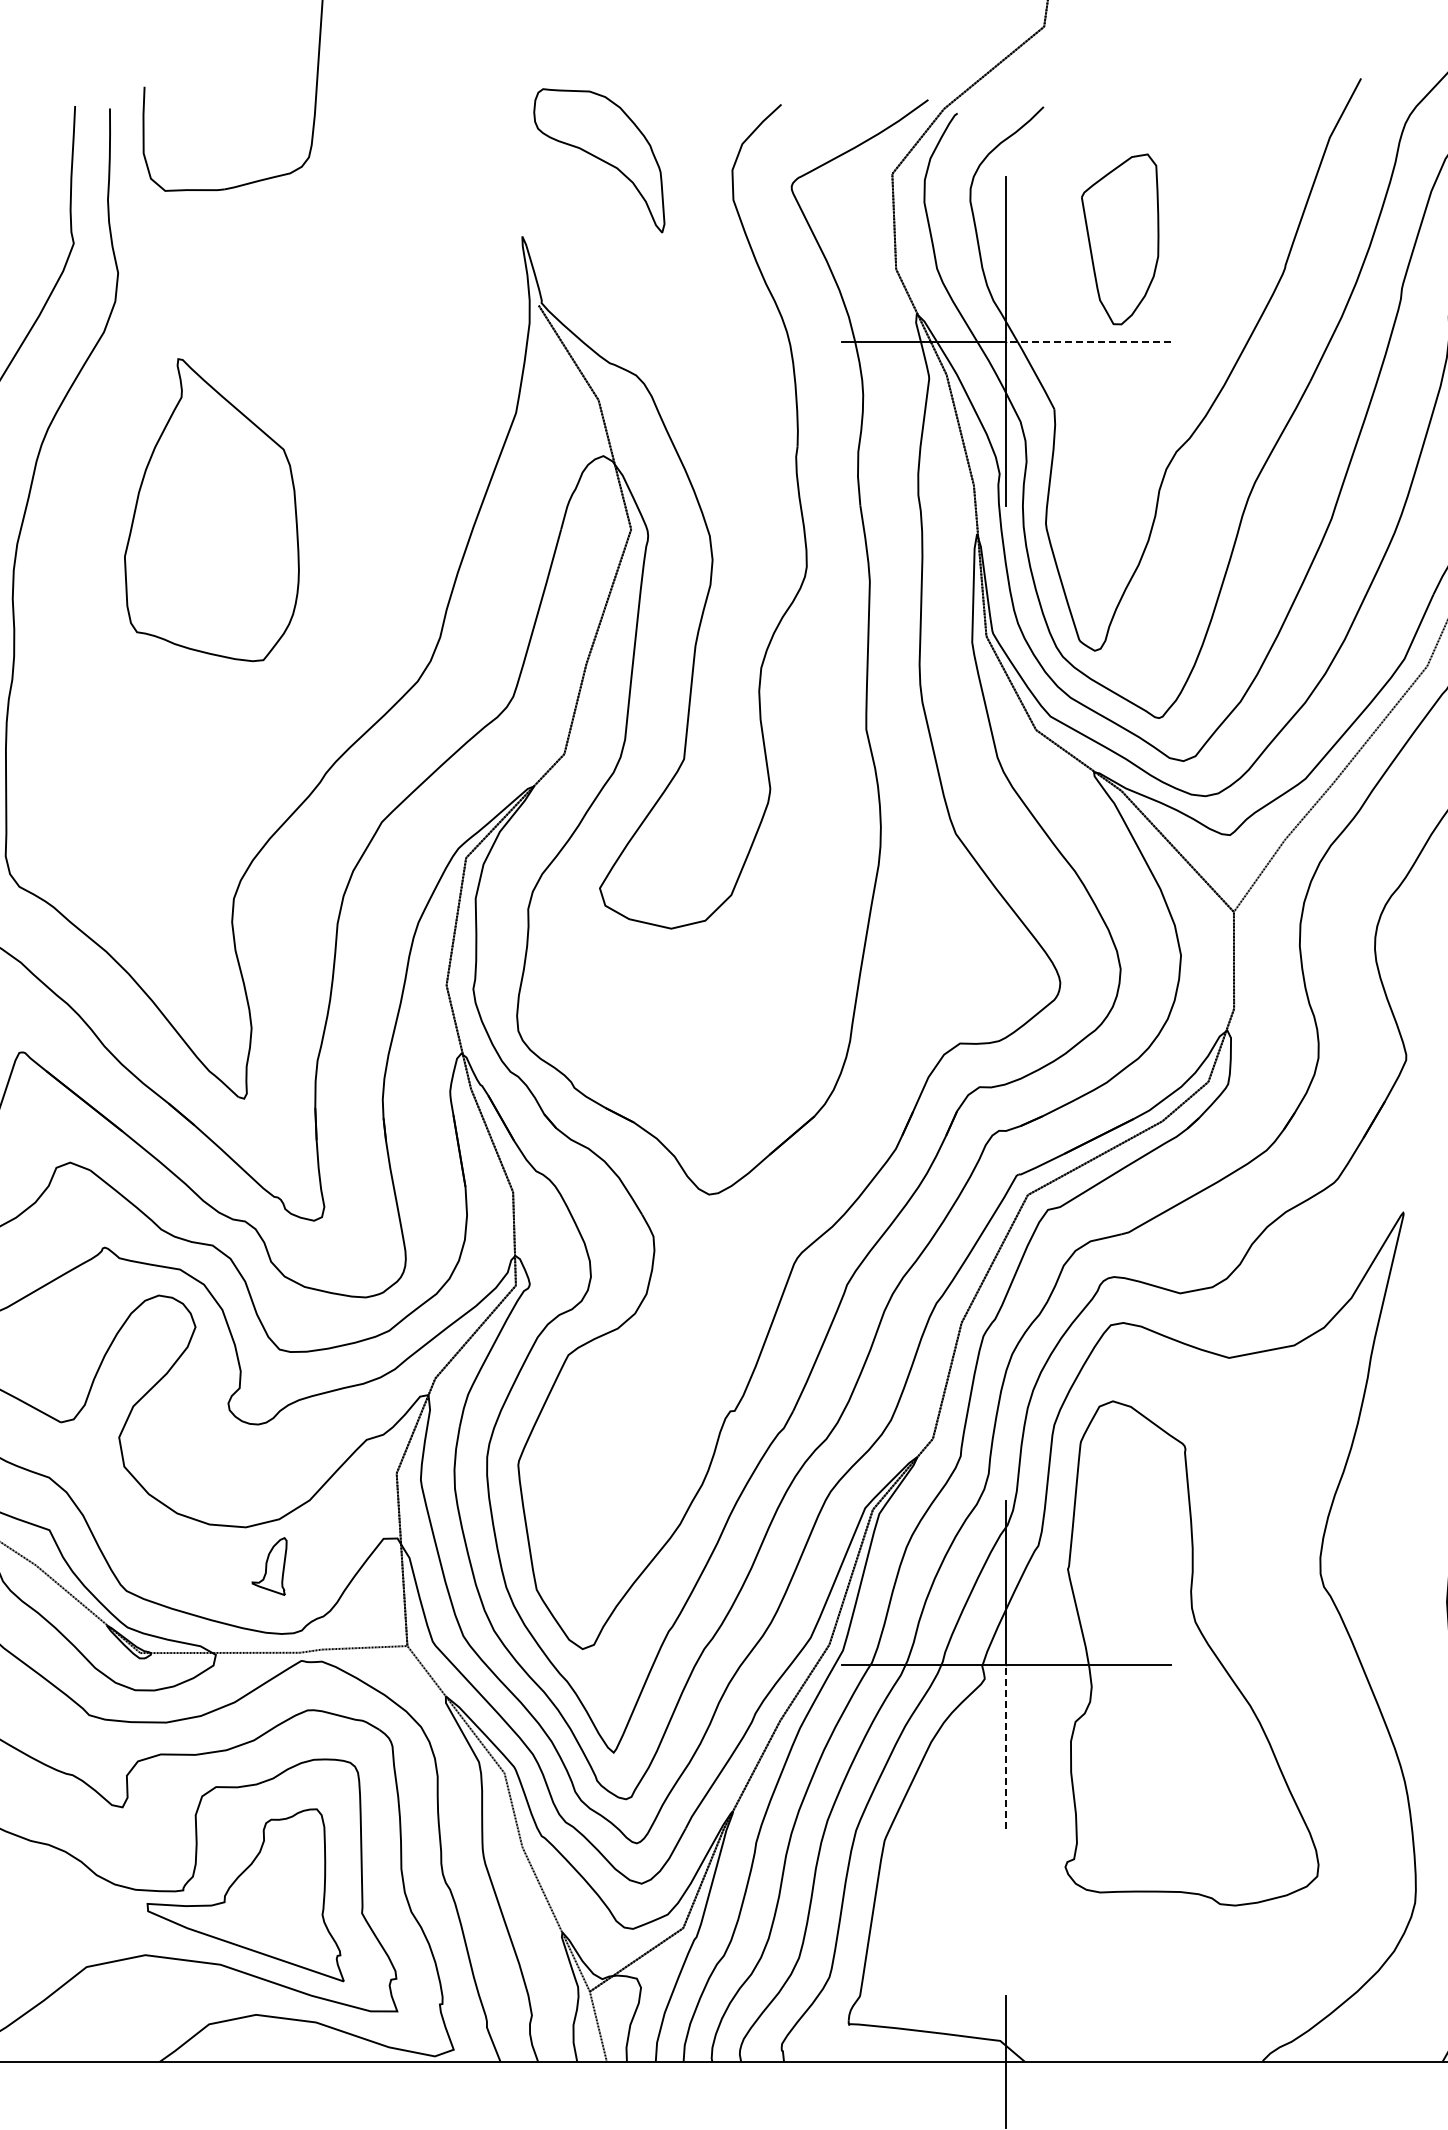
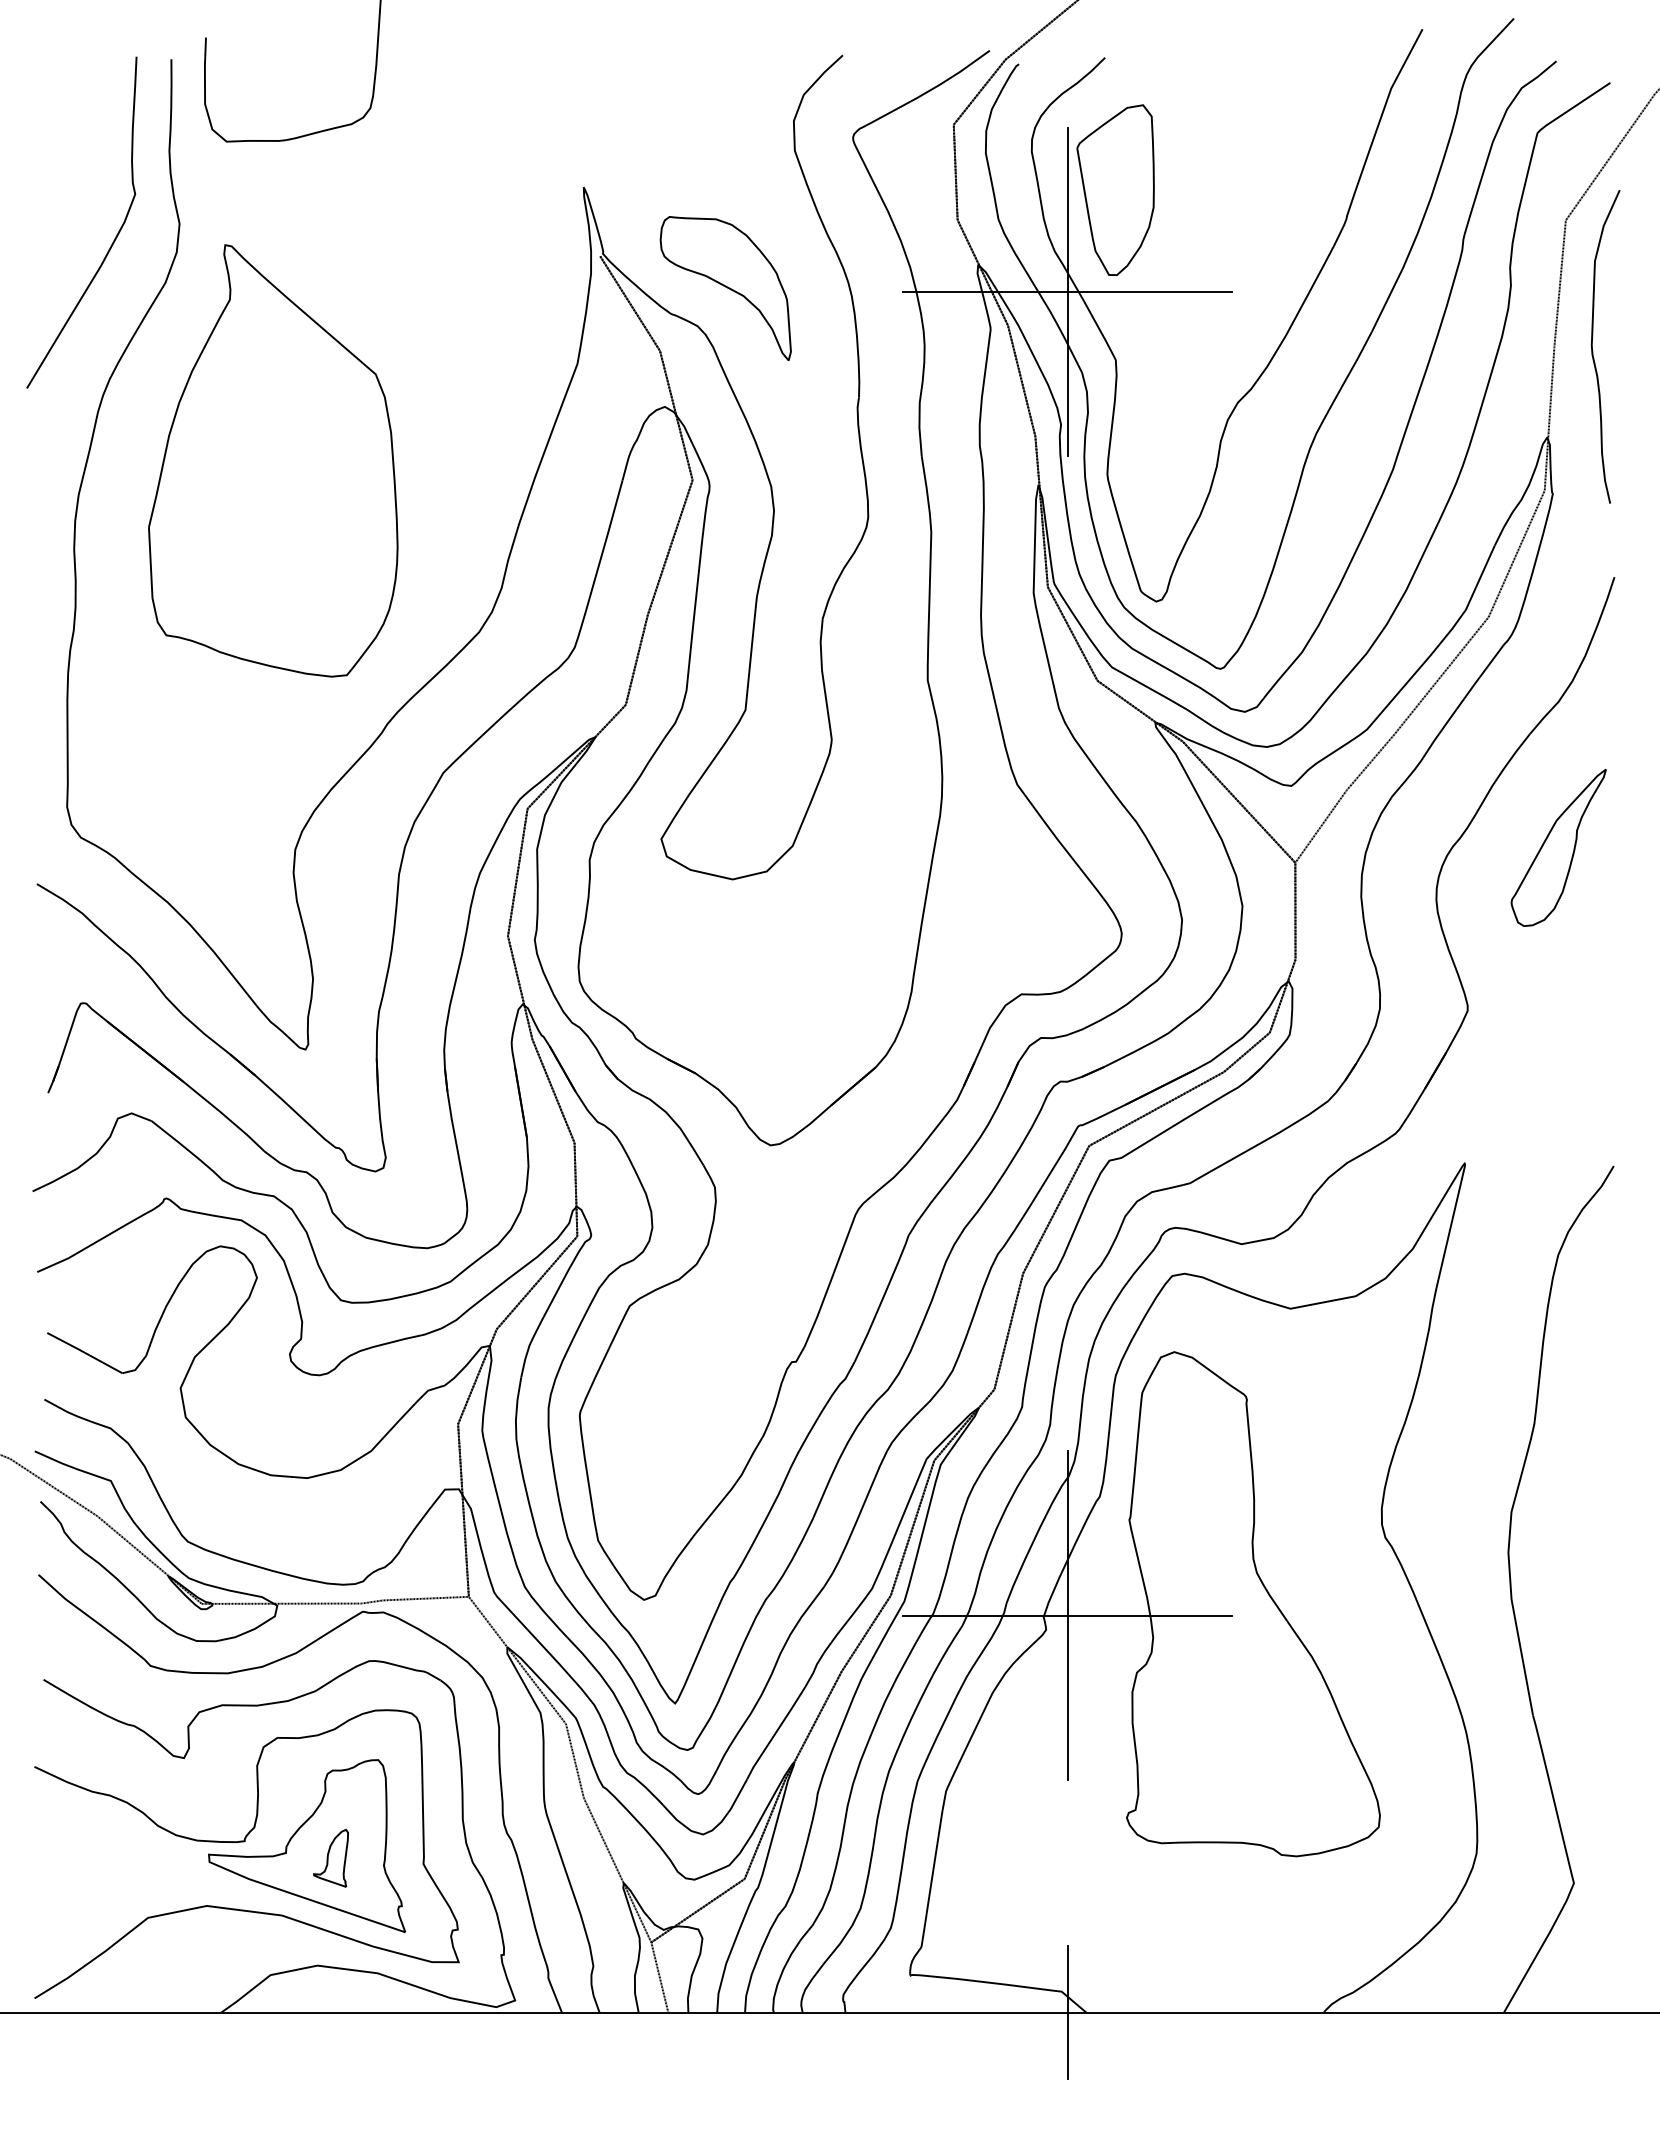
part: (599, 160) -> (725, 288), moved
part: (1120, 238) -> (1115, 189), moved
line: (1088, 341) -> (1149, 292), dashed -> solid
part: (212, 509) -> (273, 460), size x1.43
part: (269, 1565) -> (330, 1857), moved
line: (1006, 1746) -> (1067, 1697), dashed -> solid

